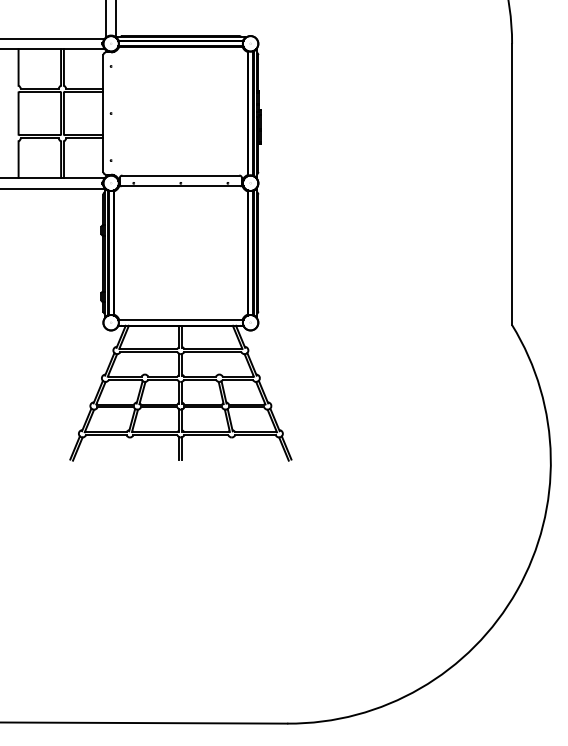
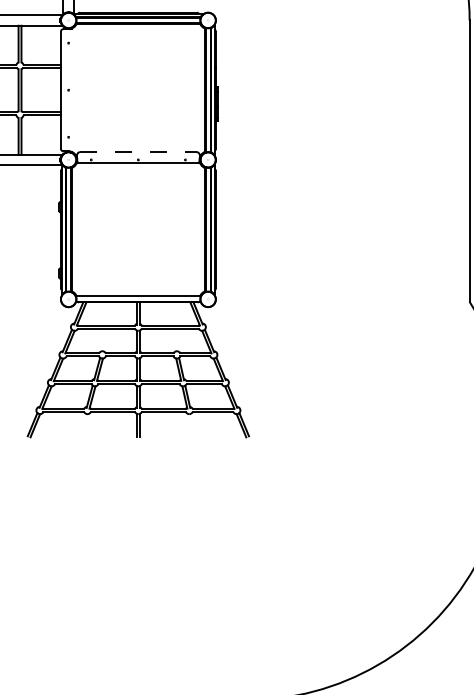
line: (181, 175) -> (139, 152), solid -> dashed

